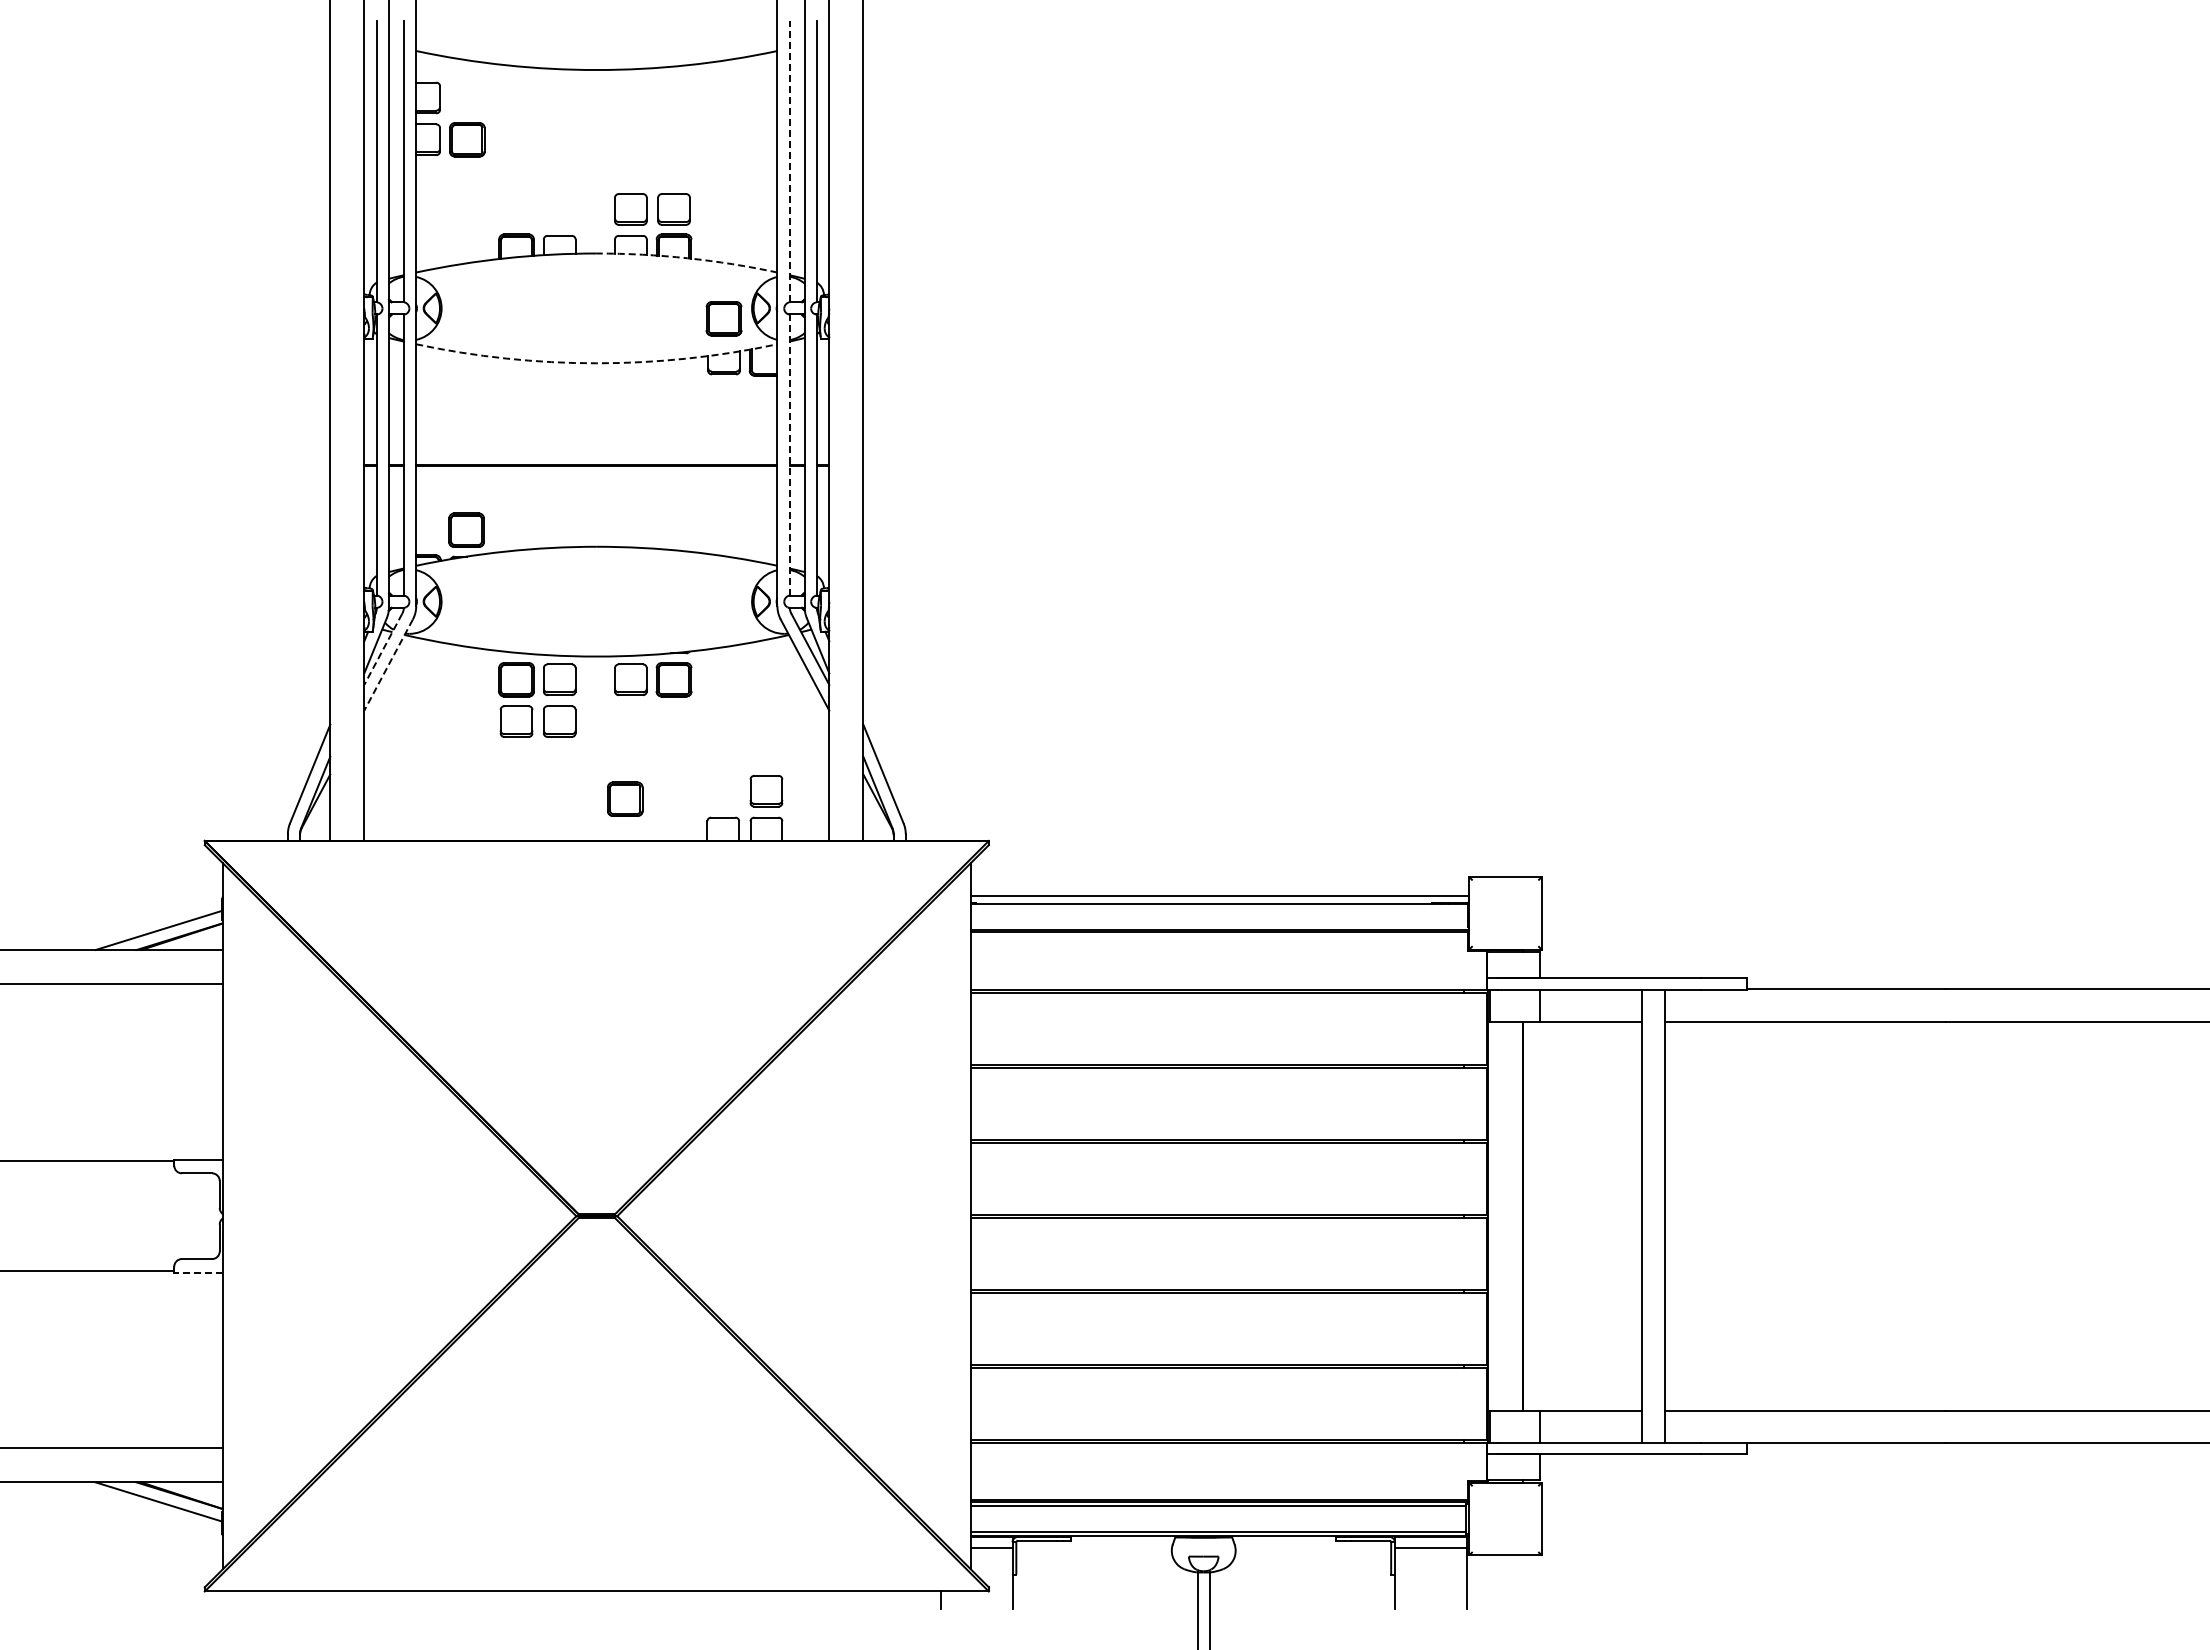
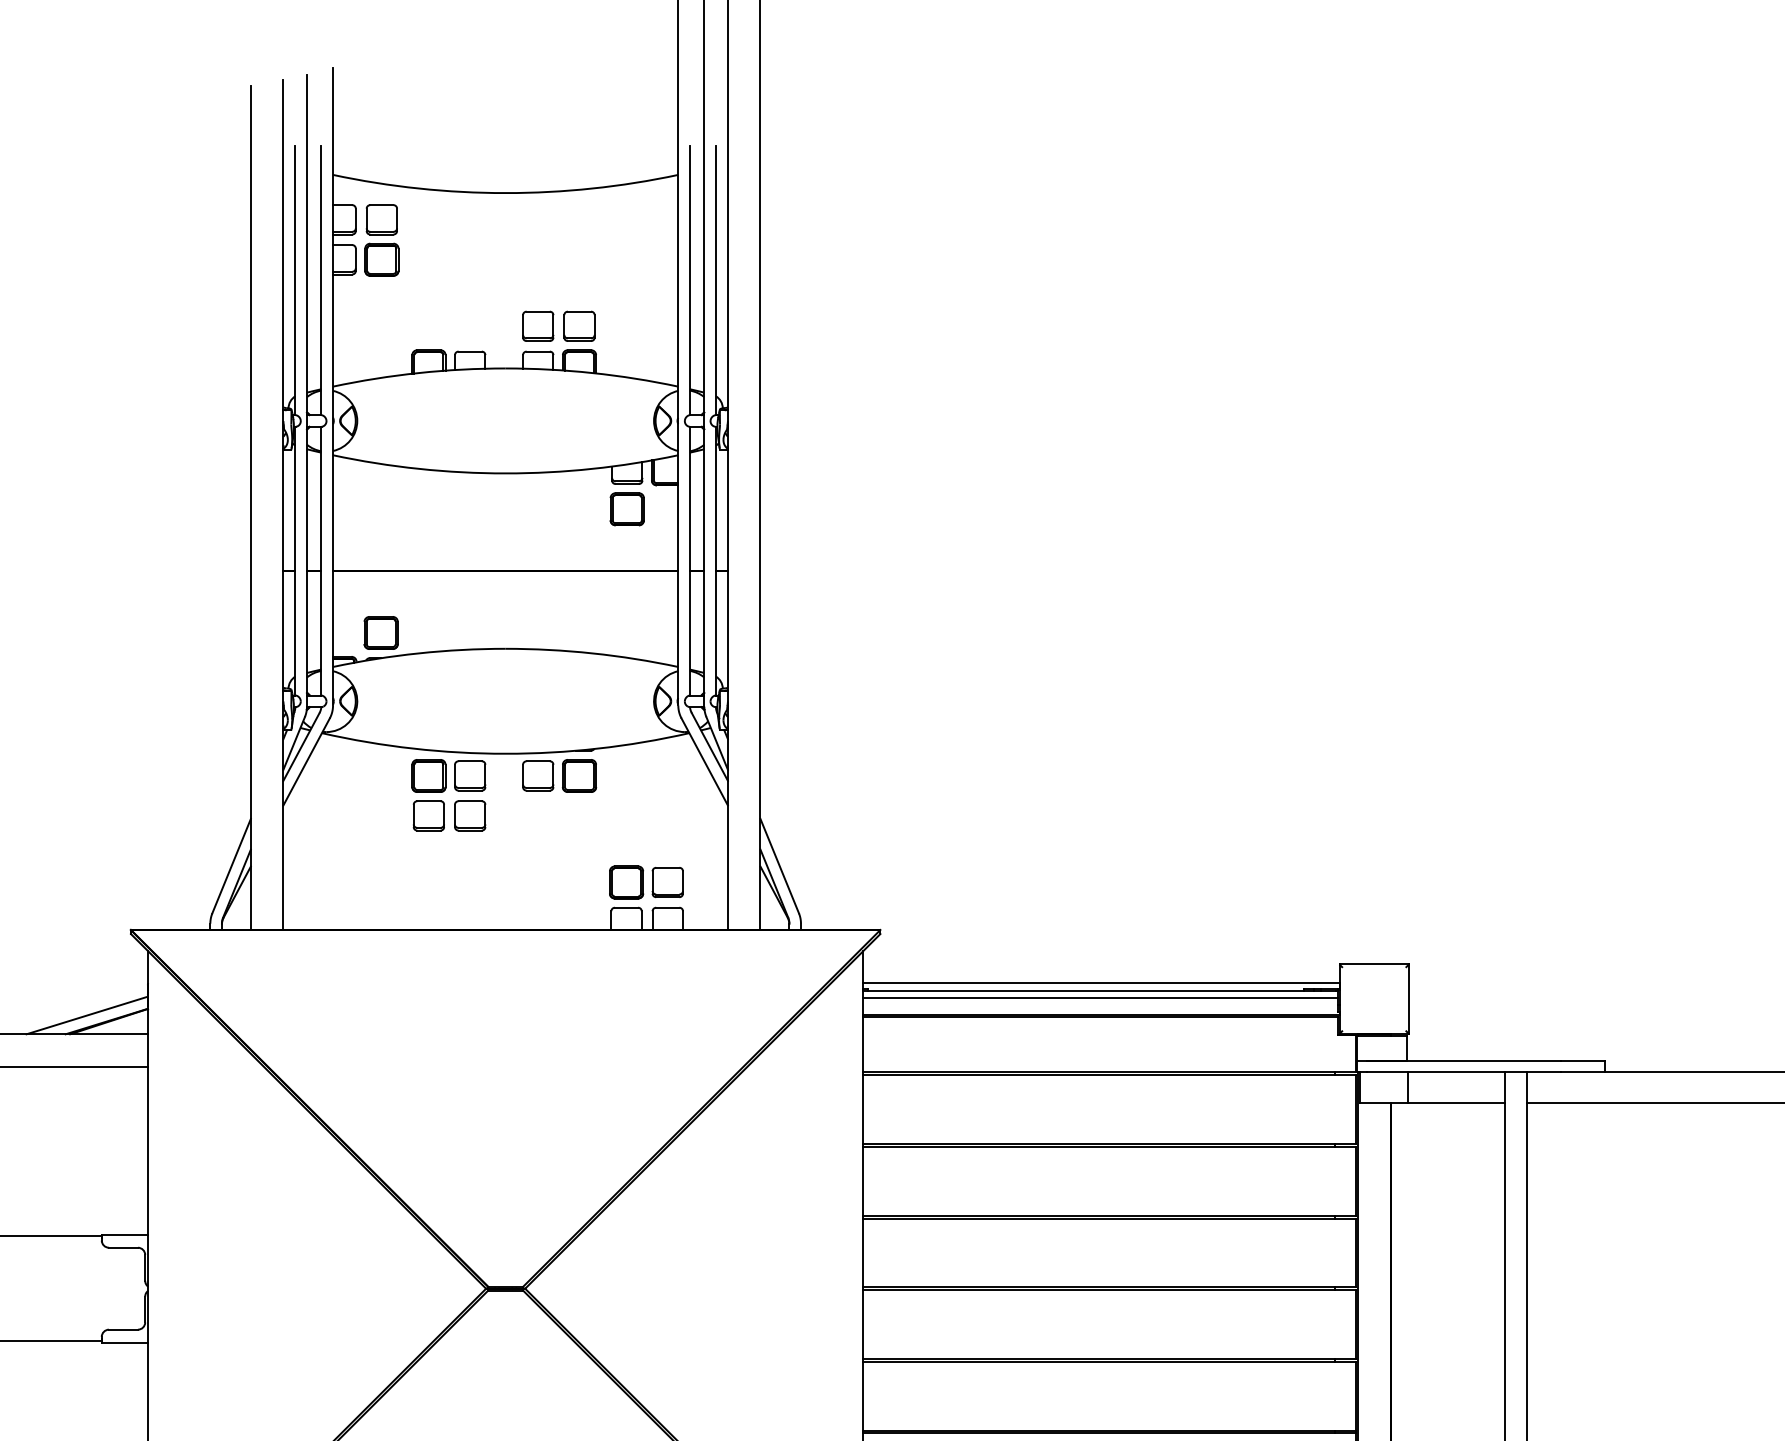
part: (467, 97) -> (382, 219), added
line: (789, 161) -> (689, 280), dashed -> solid
arc: (687, 258) -> (592, 373), dashed -> solid
part: (723, 318) -> (626, 508), moved
arc: (596, 363) -> (505, 473), dashed -> solid
line: (789, 455) -> (689, 561), dashed -> solid
line: (383, 649) -> (301, 747), dashed -> solid
line: (388, 665) -> (306, 762), dashed -> solid
part: (625, 798) -> (626, 881), moved
line: (1219, 911) -> (1100, 997), added
line: (198, 1272) -> (124, 1342), dashed -> solid

